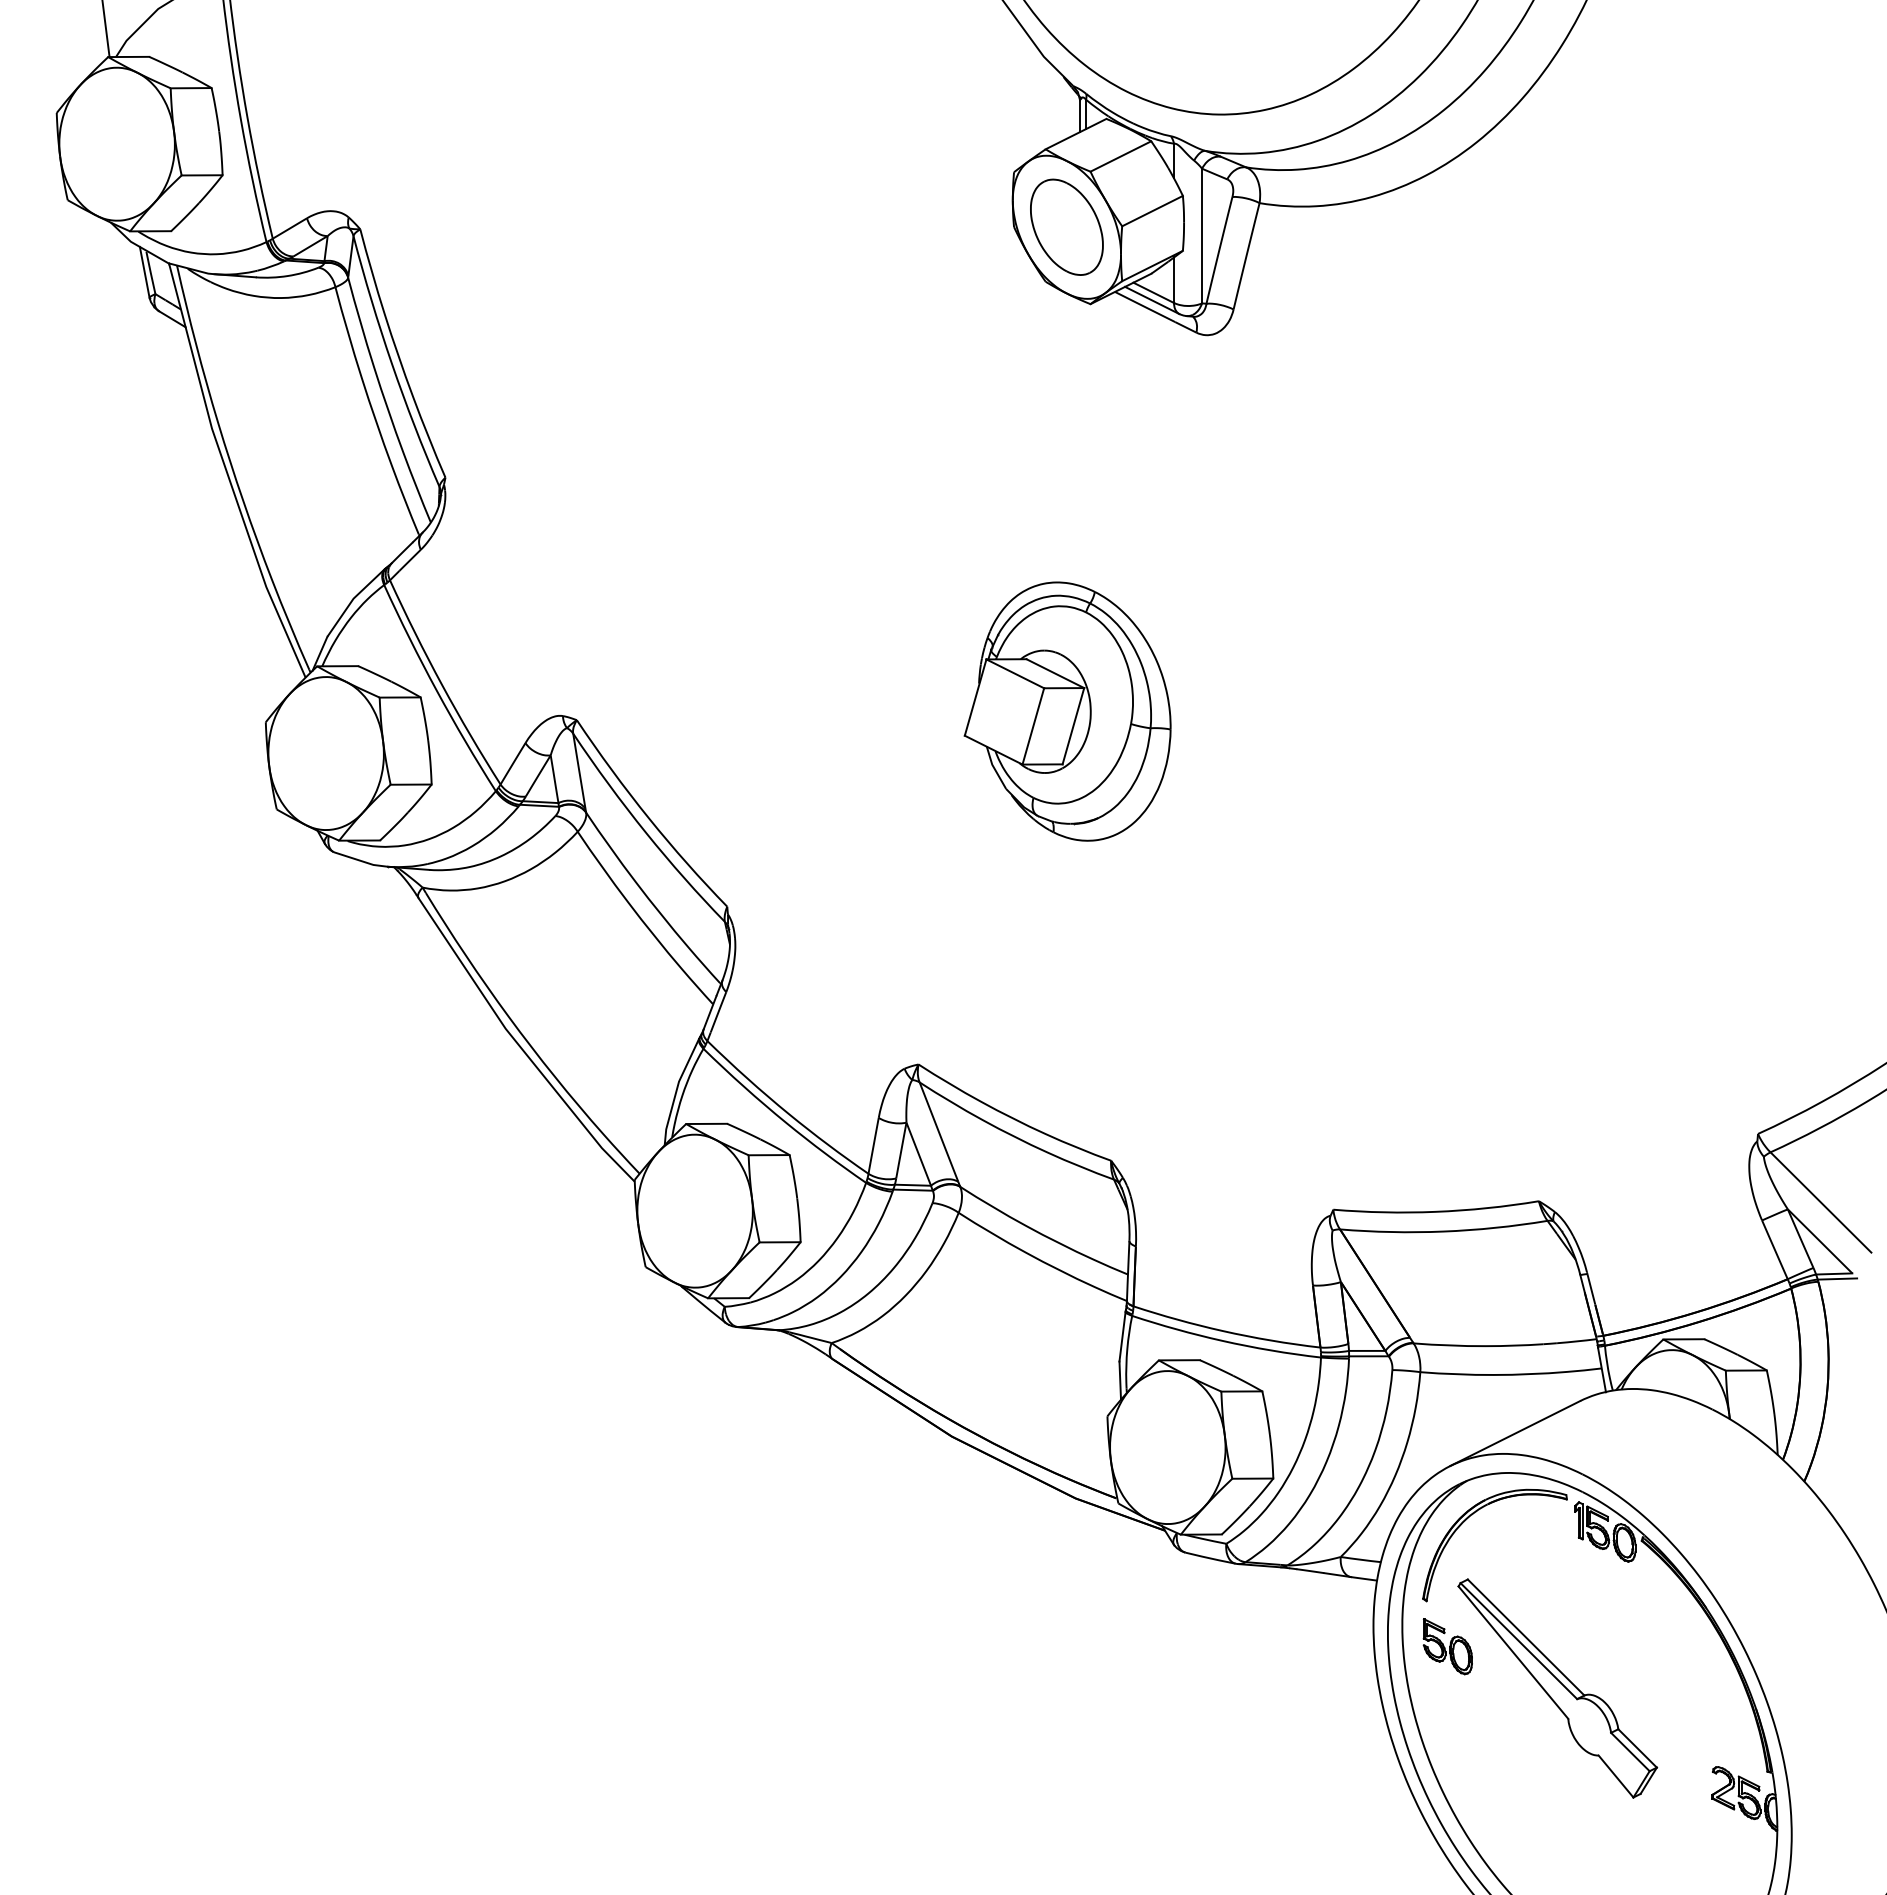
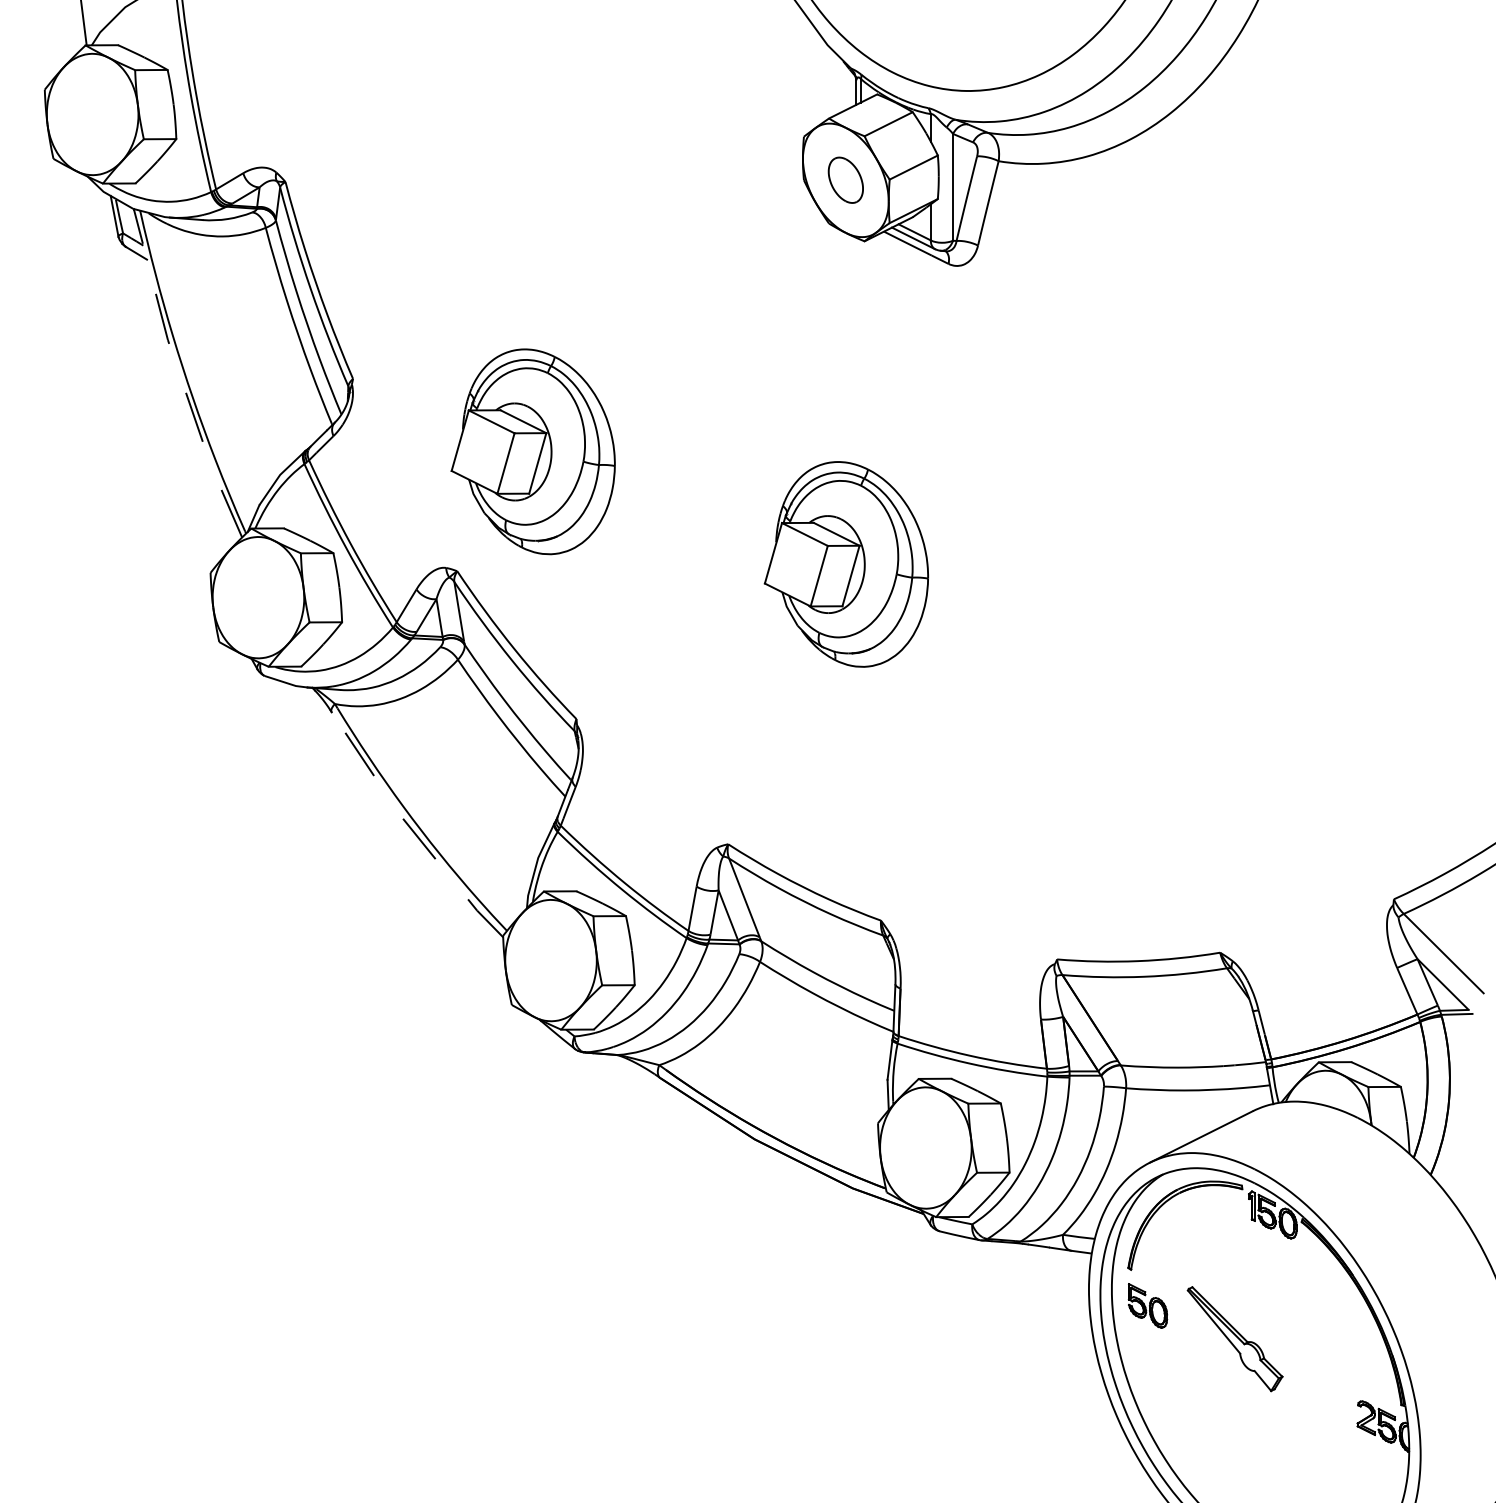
part: (1066, 226) -> (845, 179), size x0.6
line: (227, 473) -> (180, 375), solid -> dashed
part: (672, 569) -> (533, 451), added
line: (519, 1045) -> (411, 829), solid -> dashed
part: (1557, 1688) -> (1234, 1339), size x0.6

